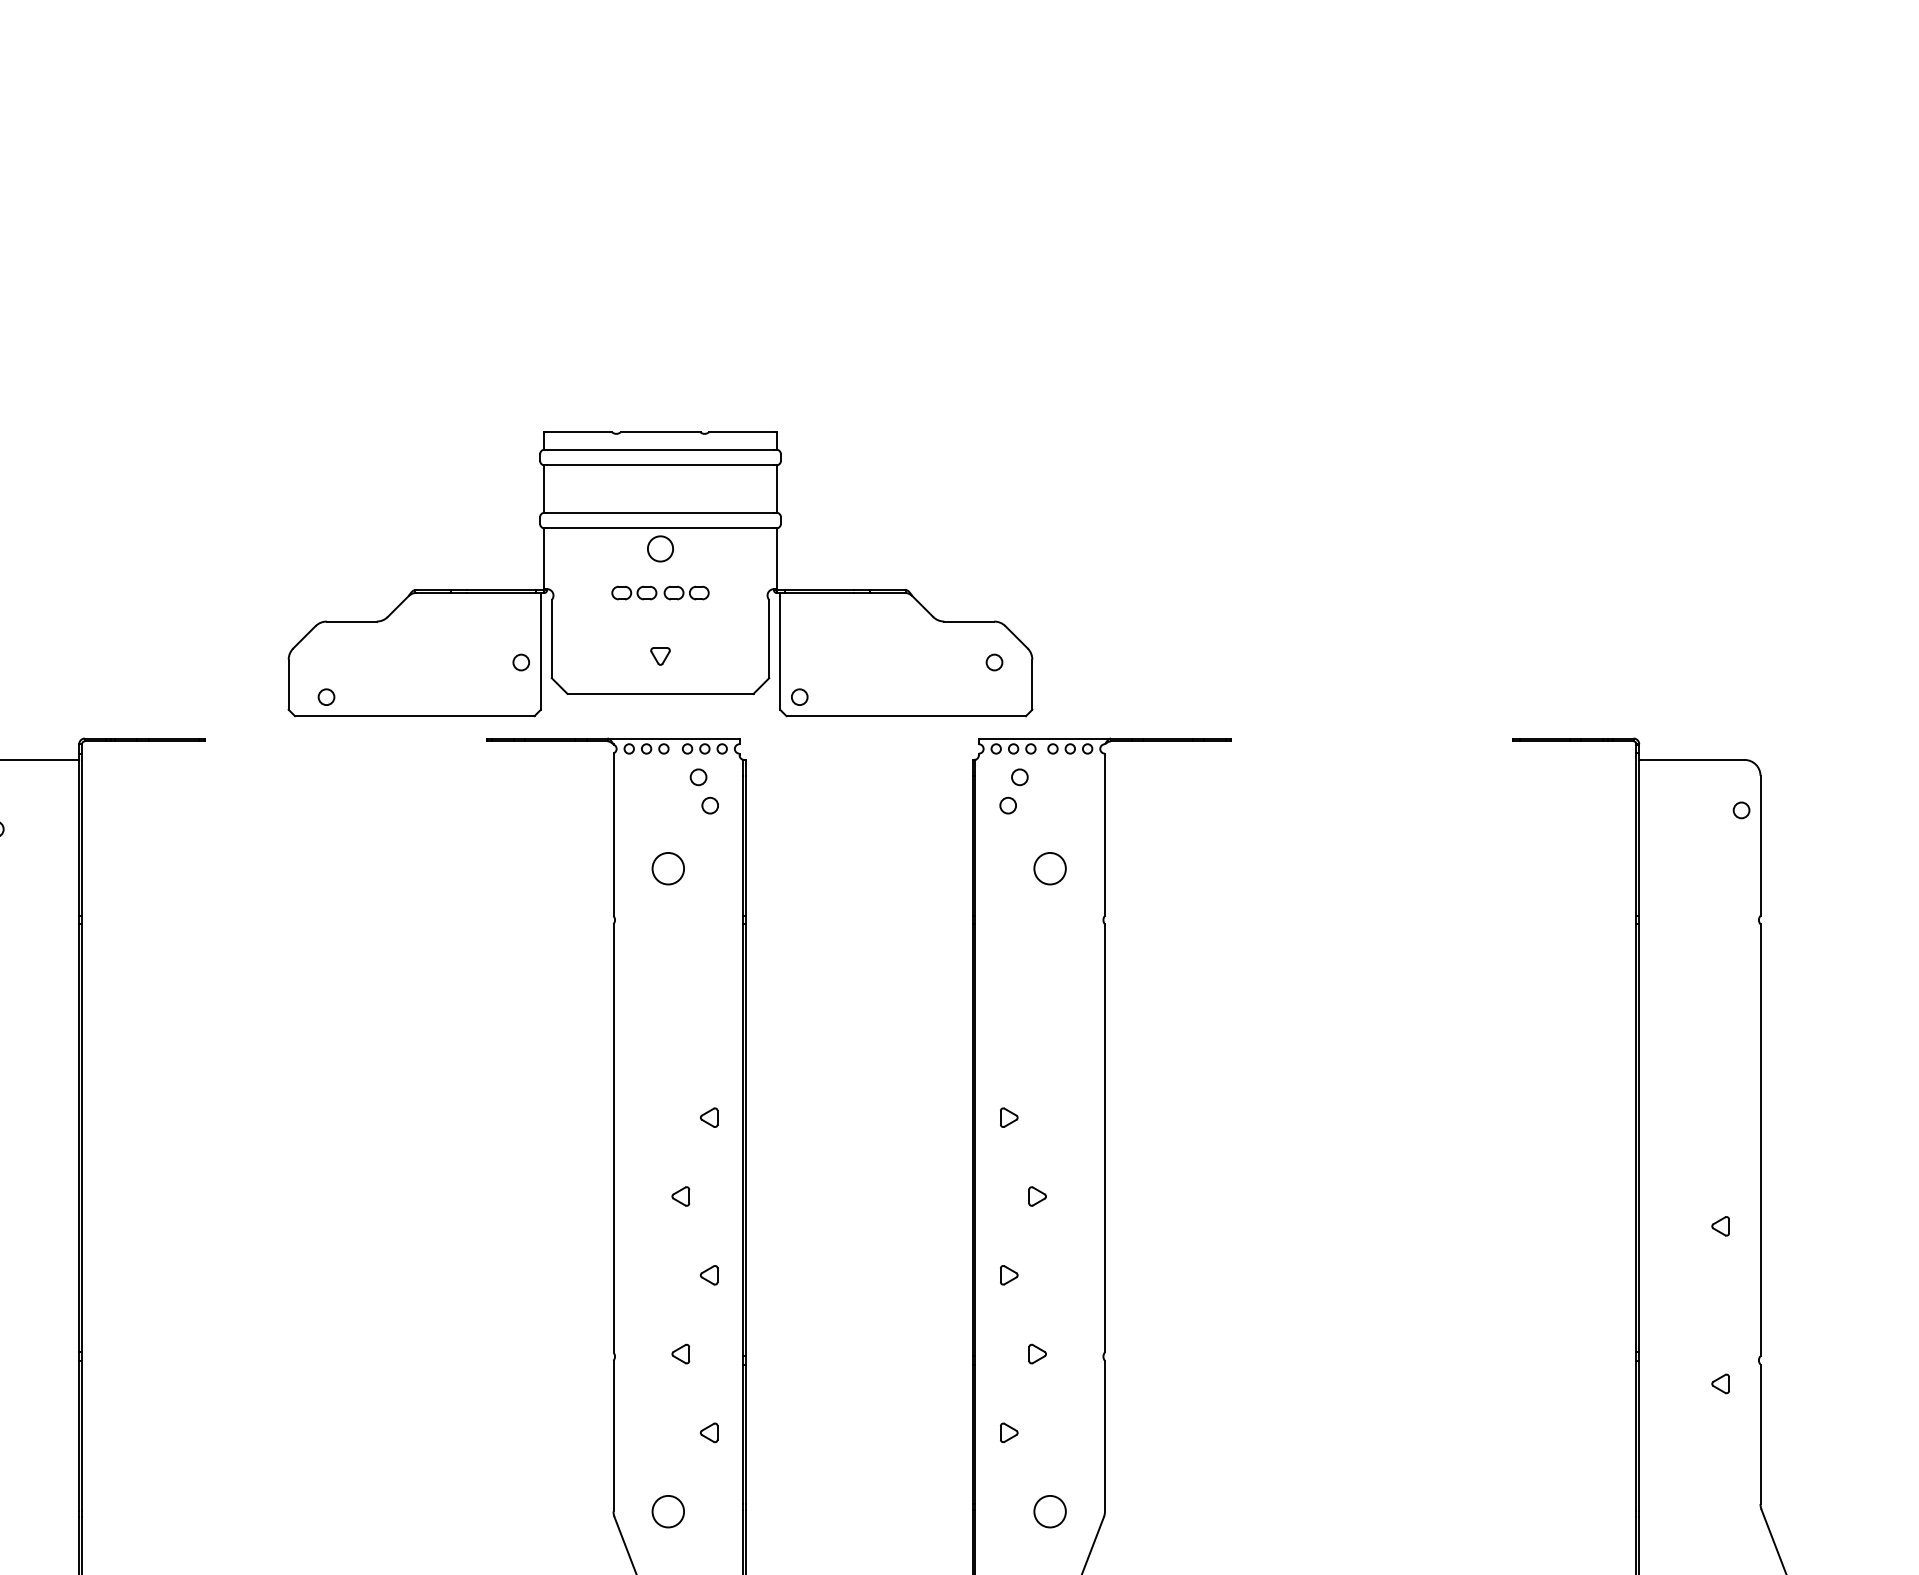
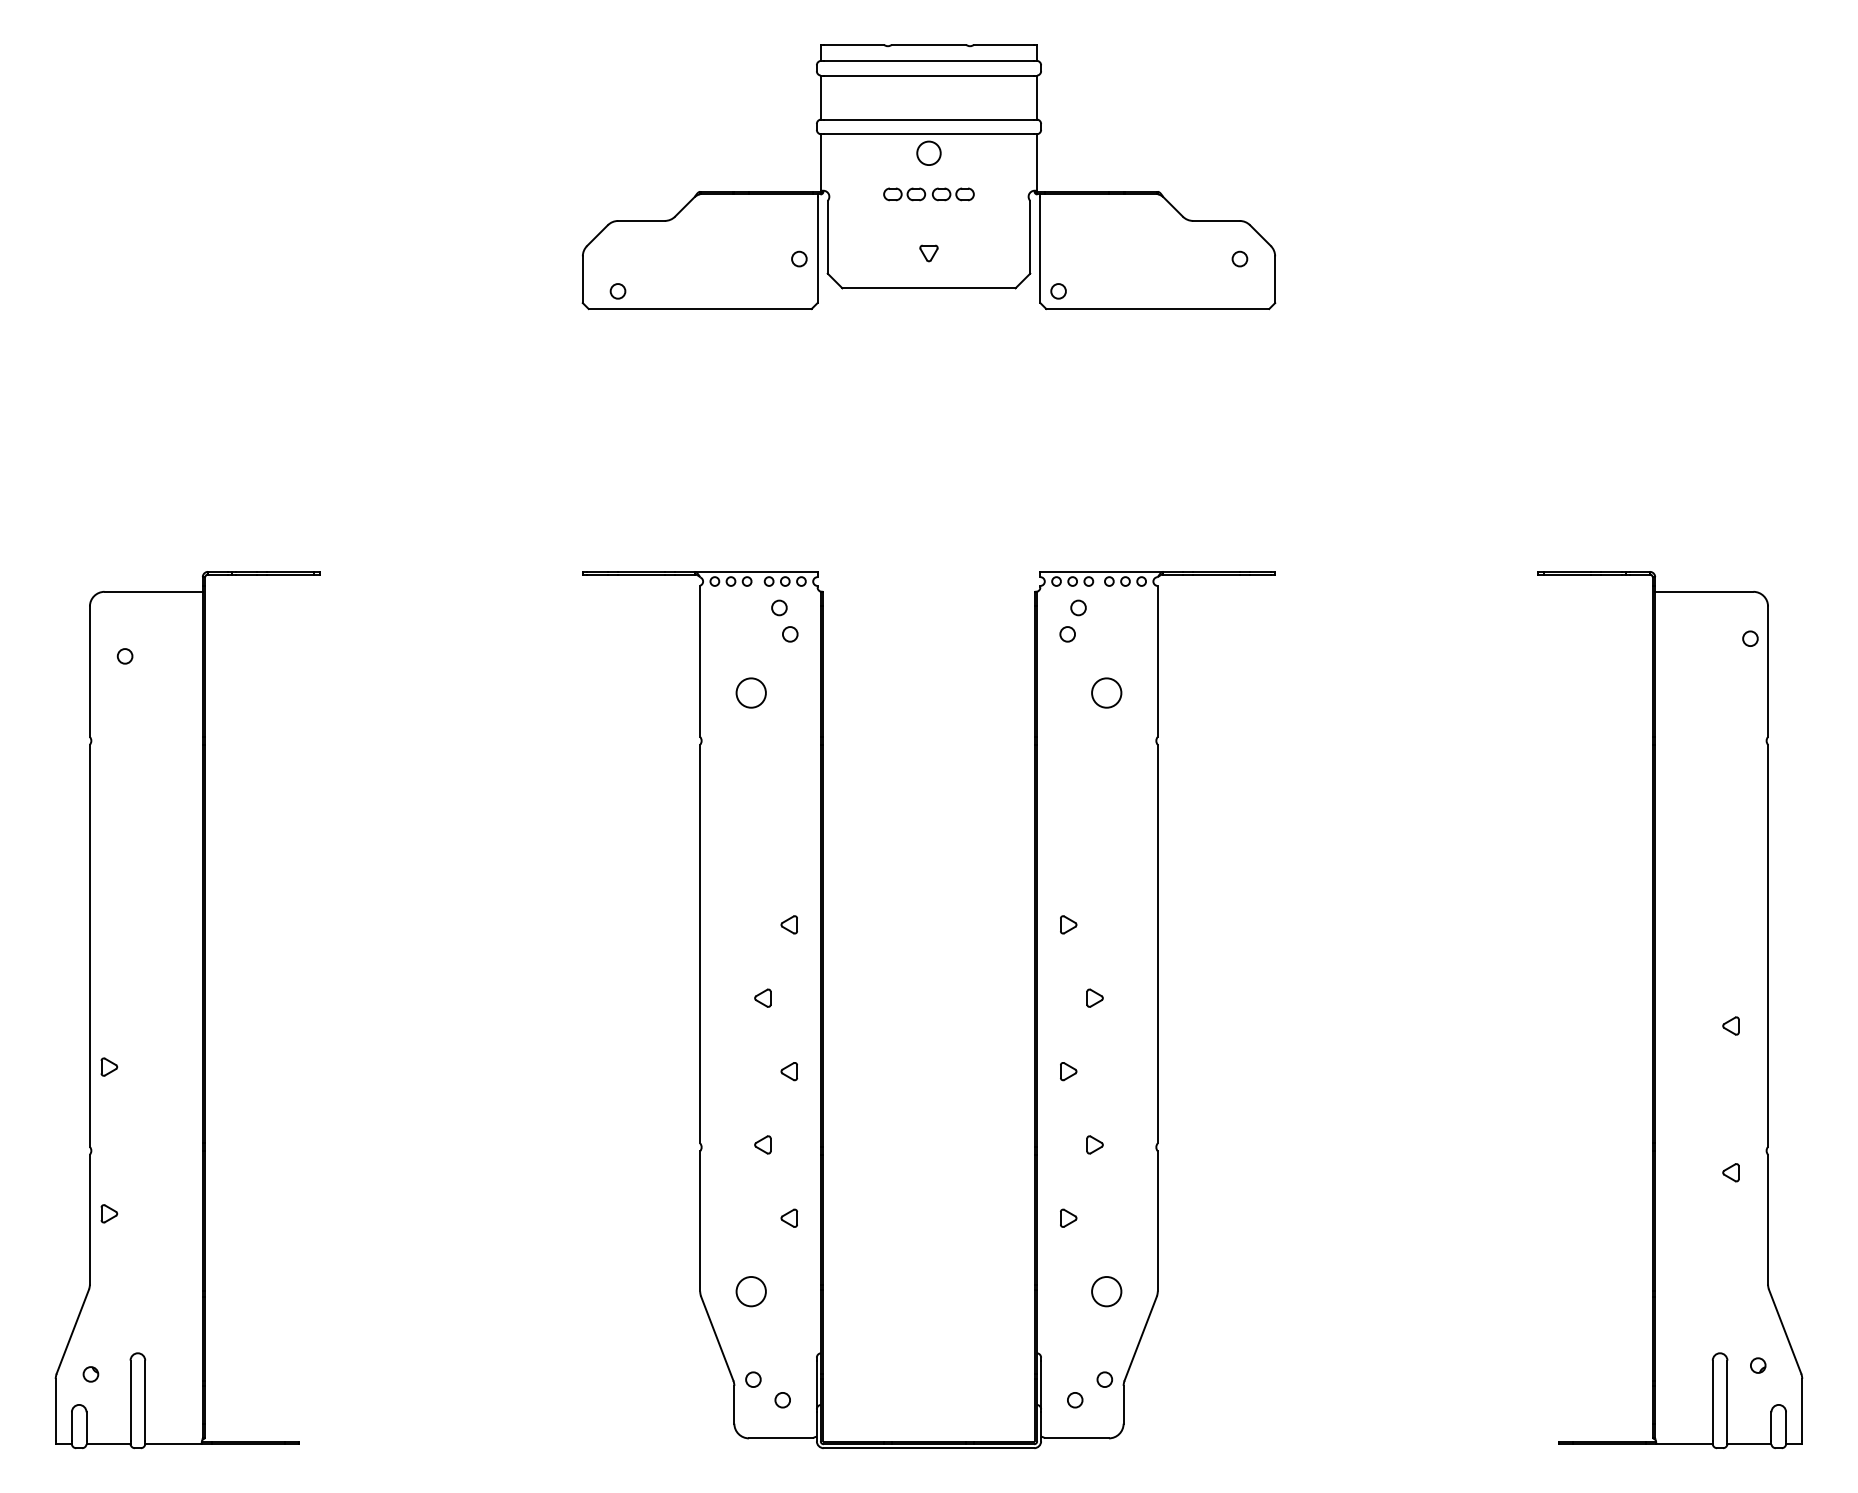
part: (659, 573) -> (928, 176), moved

